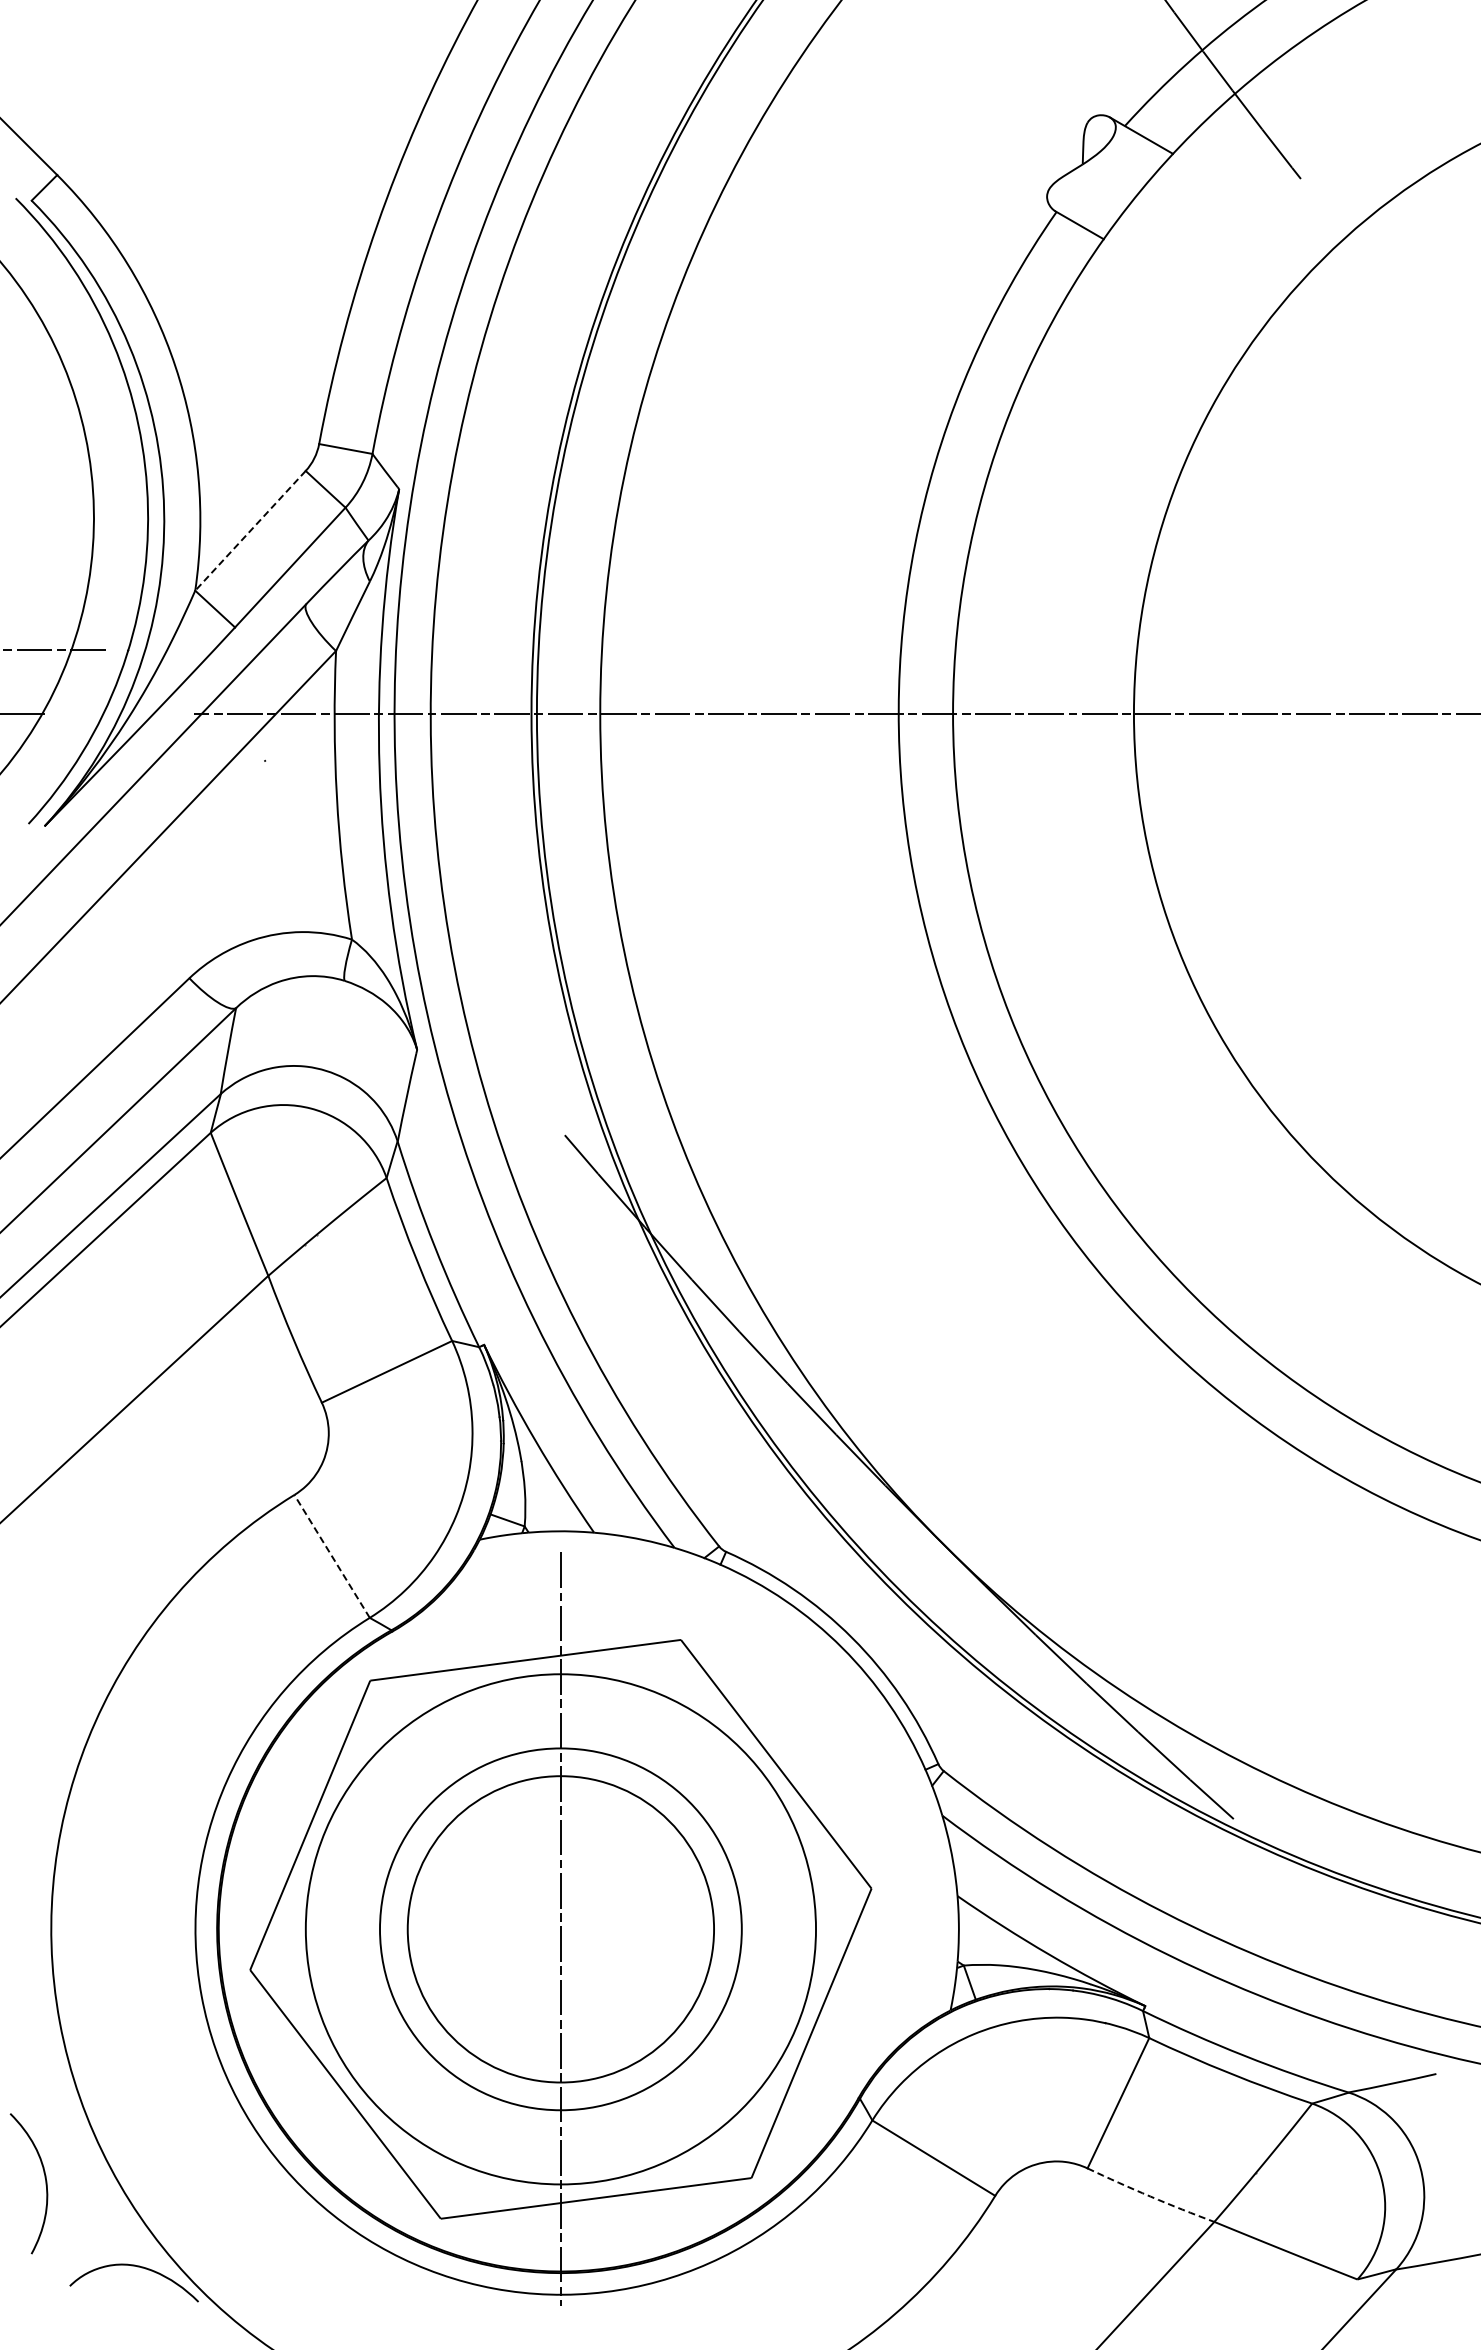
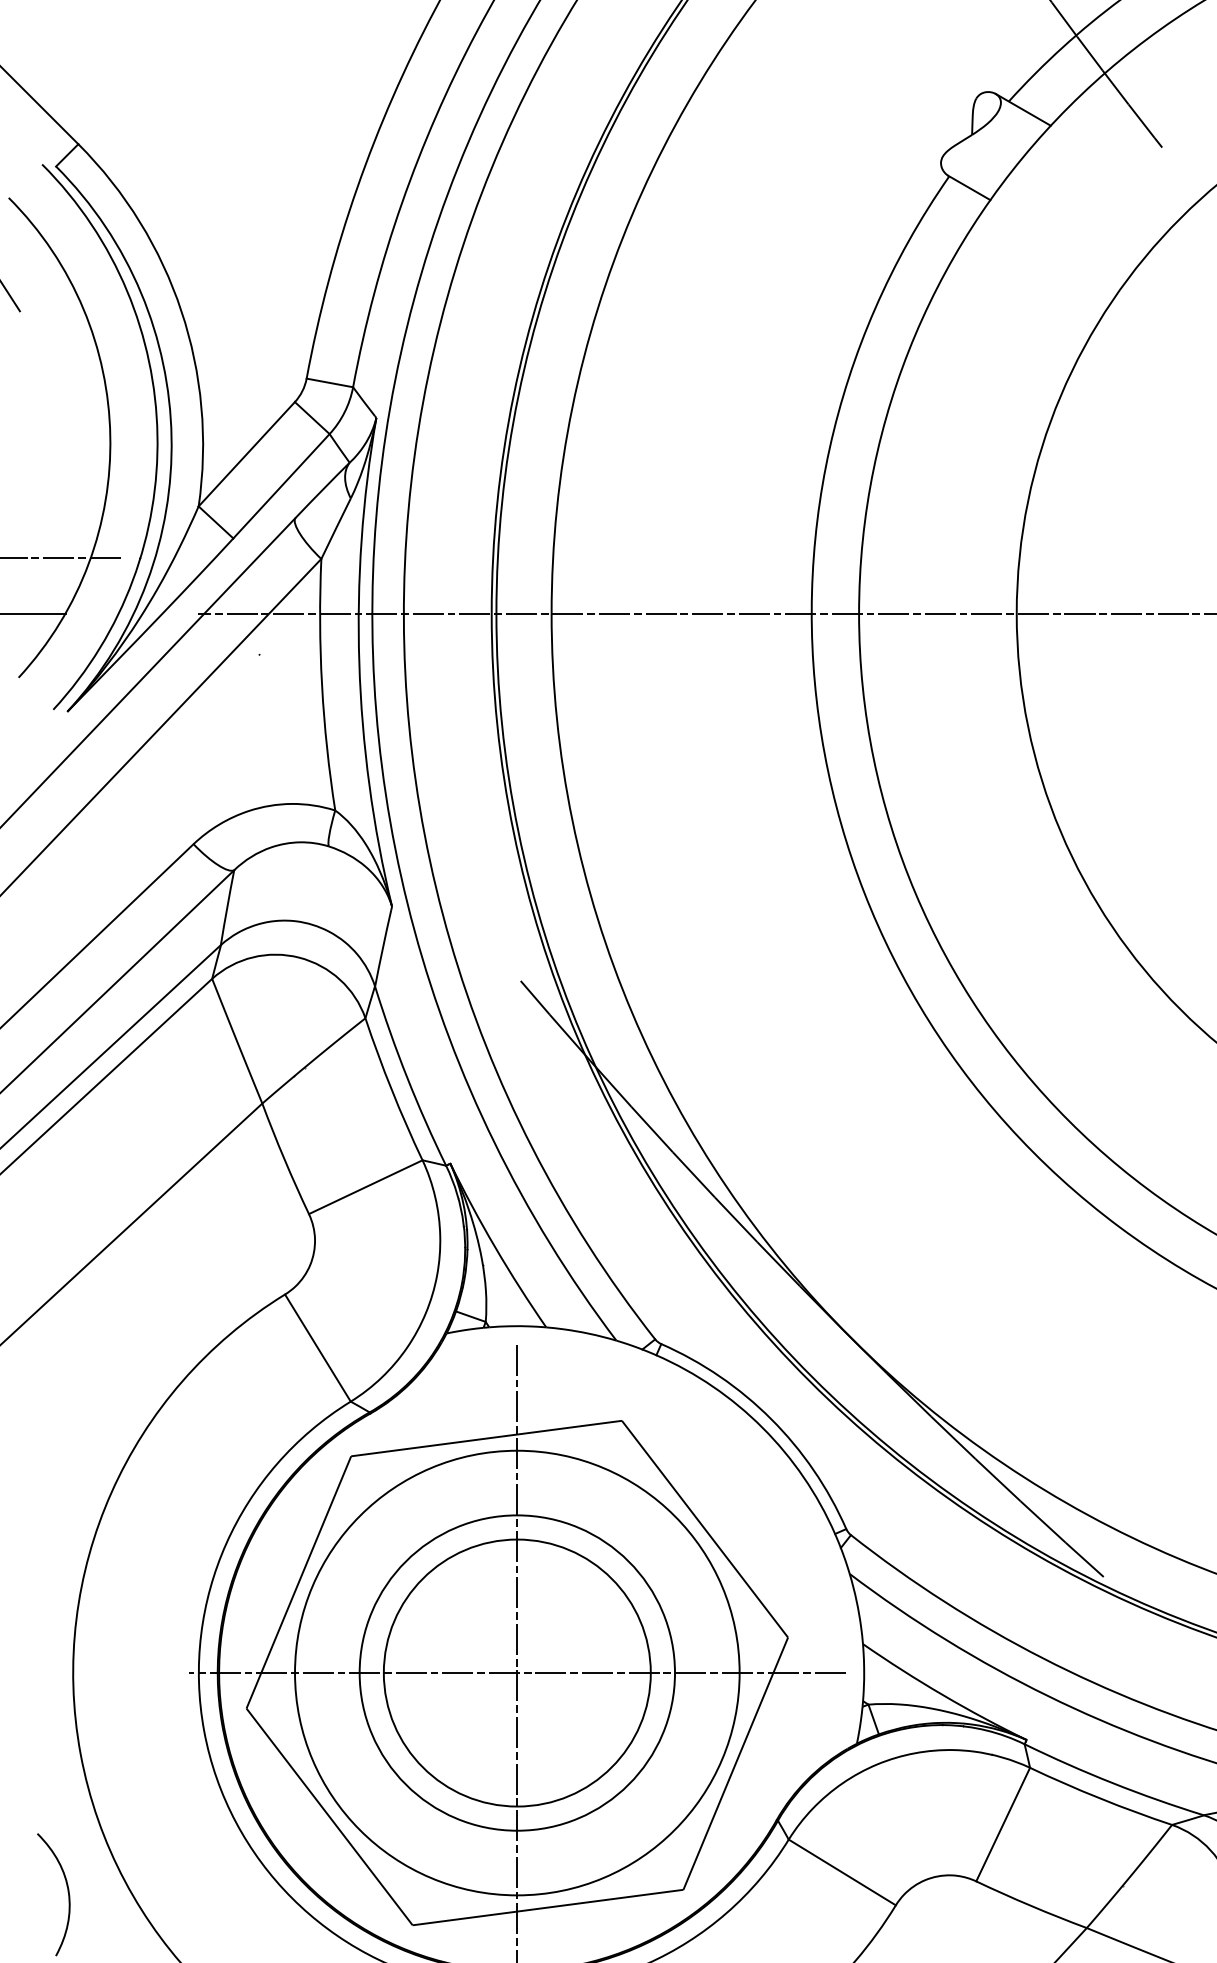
line: (250, 531) -> (246, 454), dashed -> solid
line: (331, 1556) -> (317, 1348), dashed -> solid
line: (560, 1929) -> (516, 1673), added
arc: (1150, 2196) -> (1031, 1905), dashed -> solid

